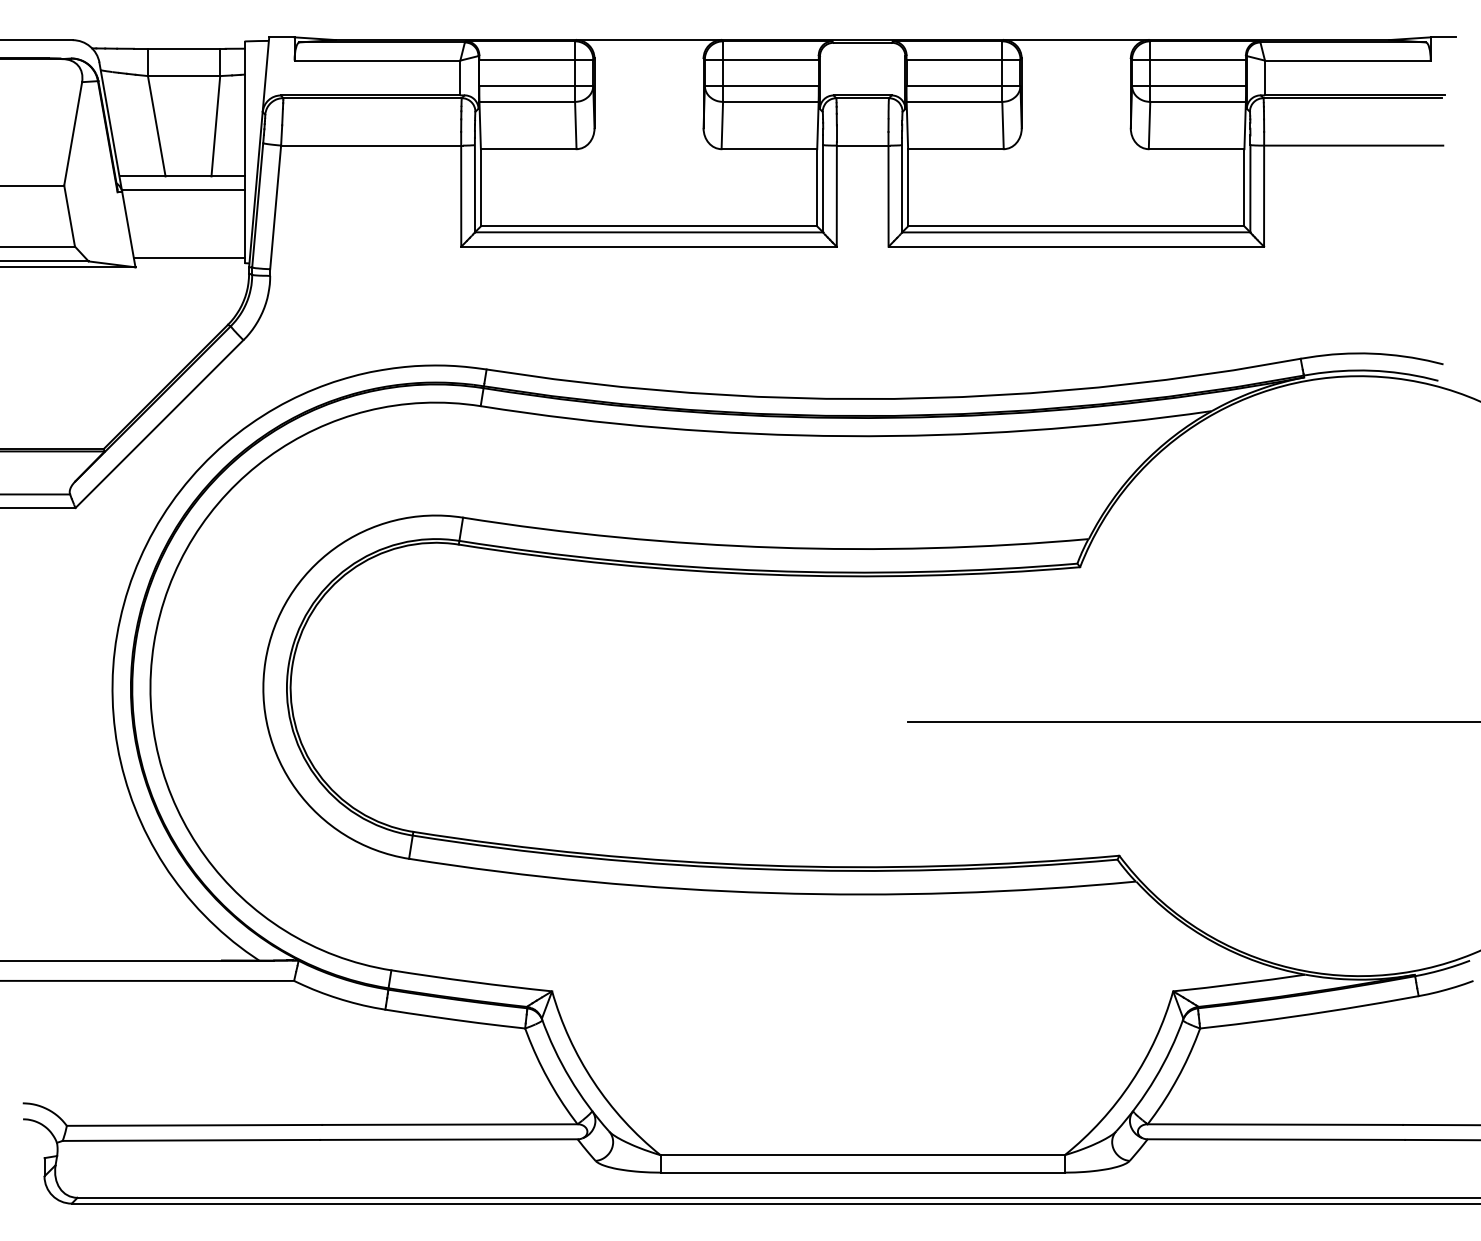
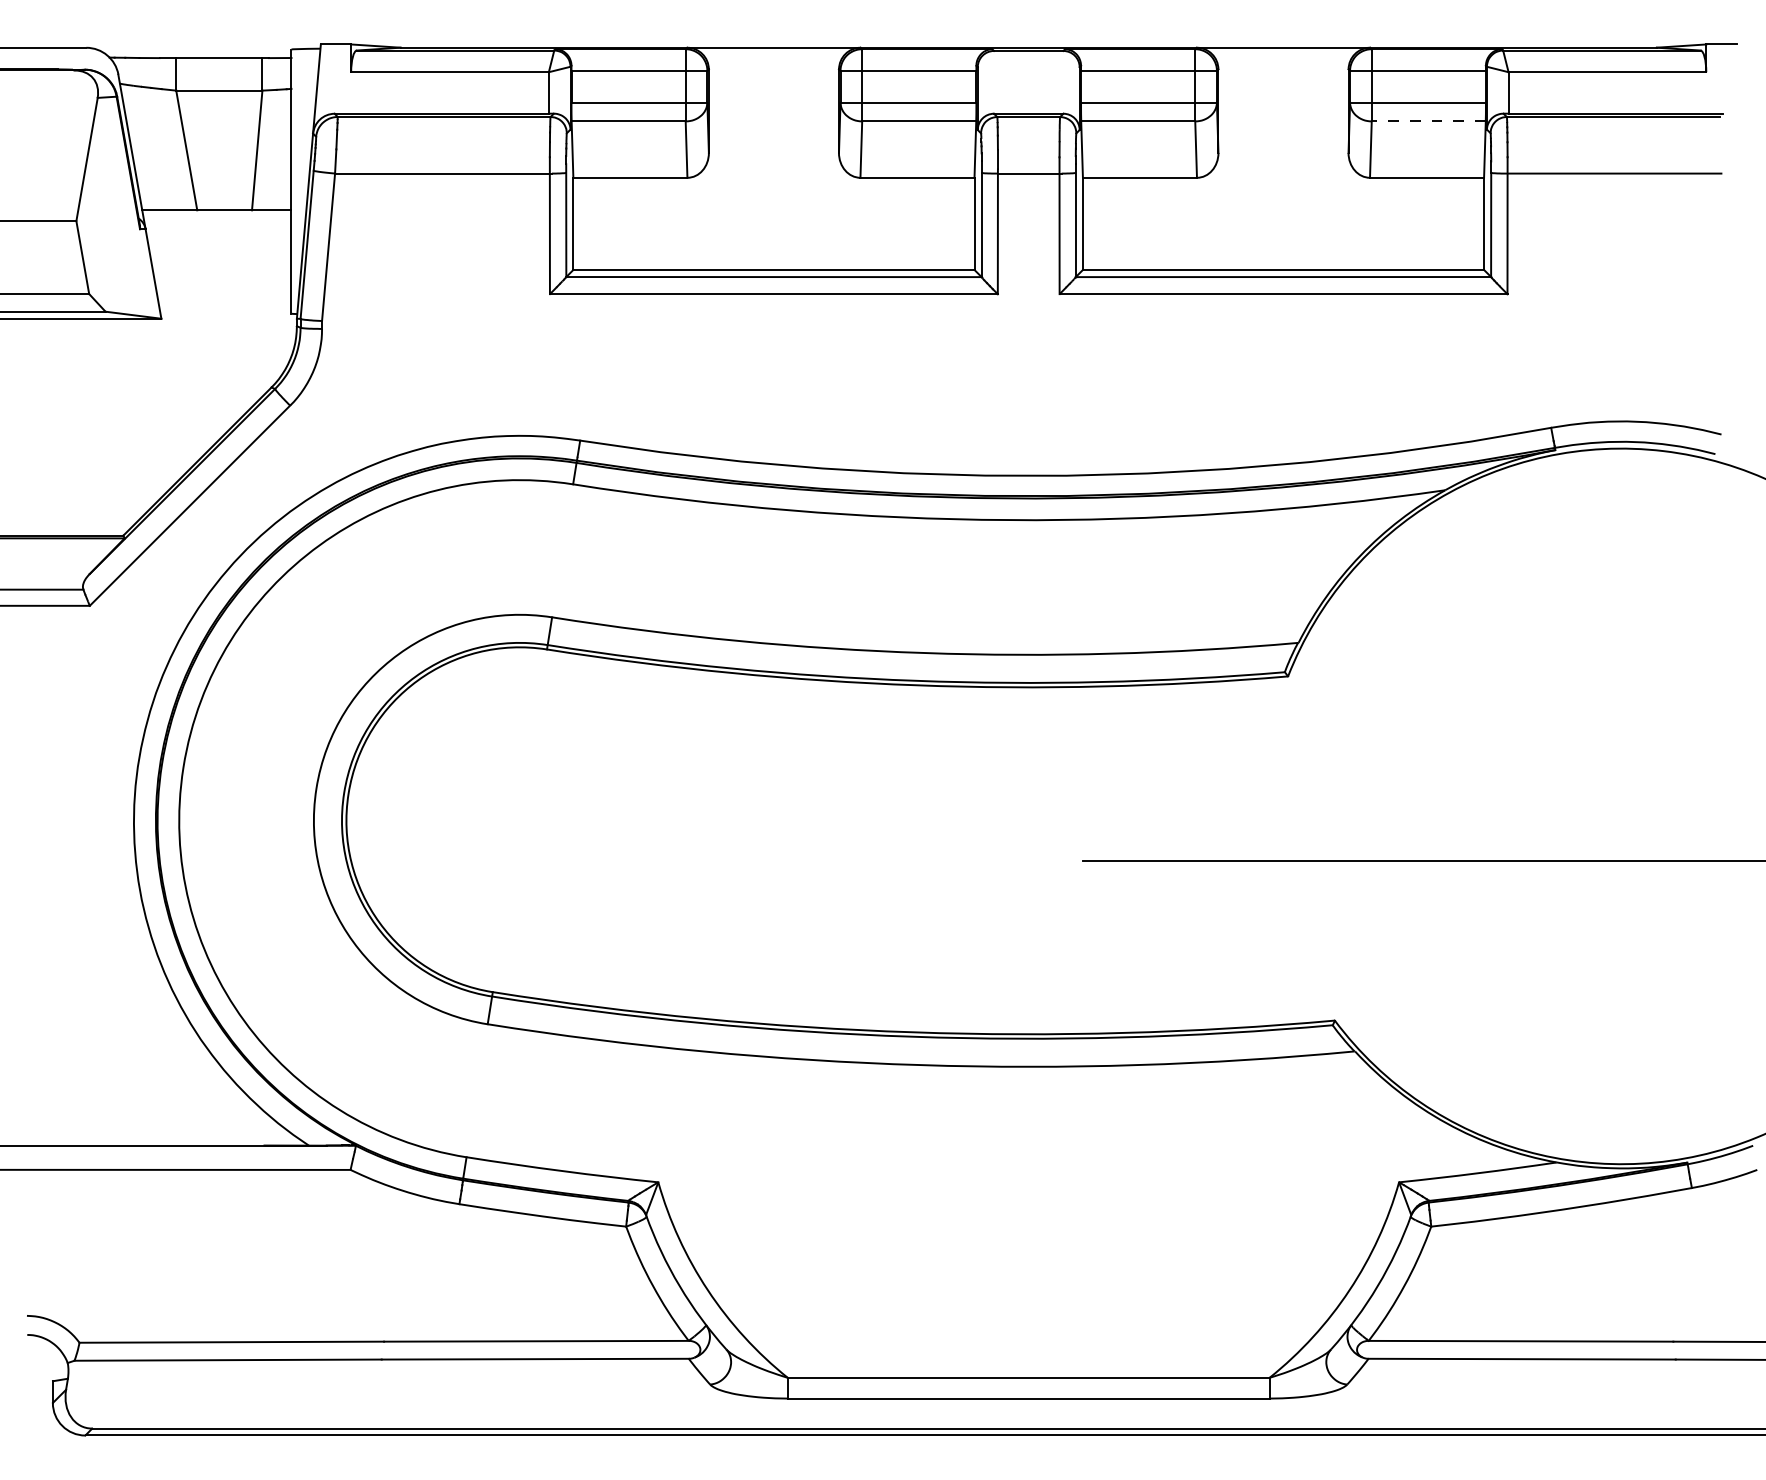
line: (1197, 101) -> (1428, 121), solid -> dashed
line: (183, 189) -> (218, 226), removed
line: (189, 257) -> (225, 307), removed

